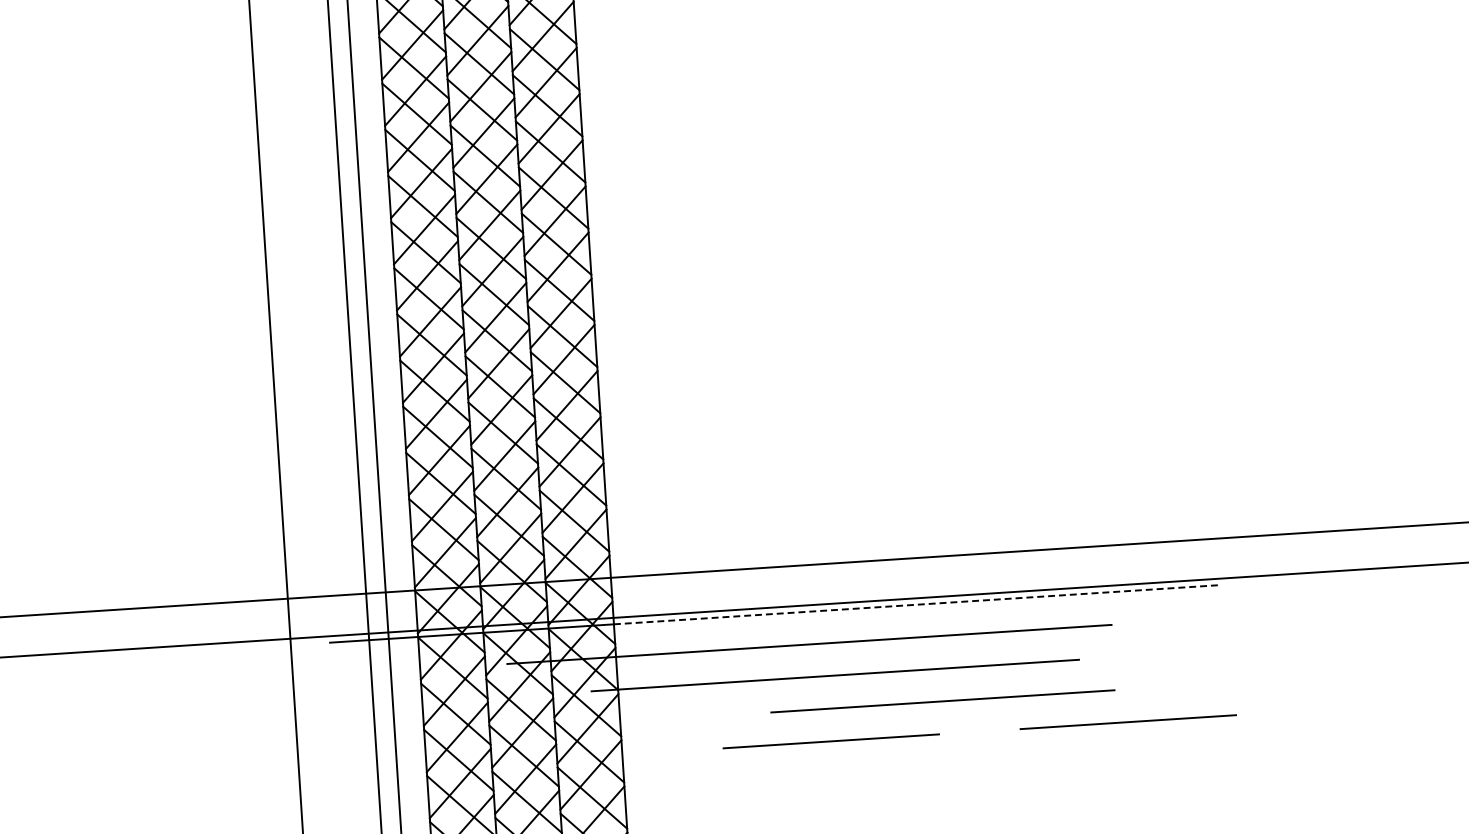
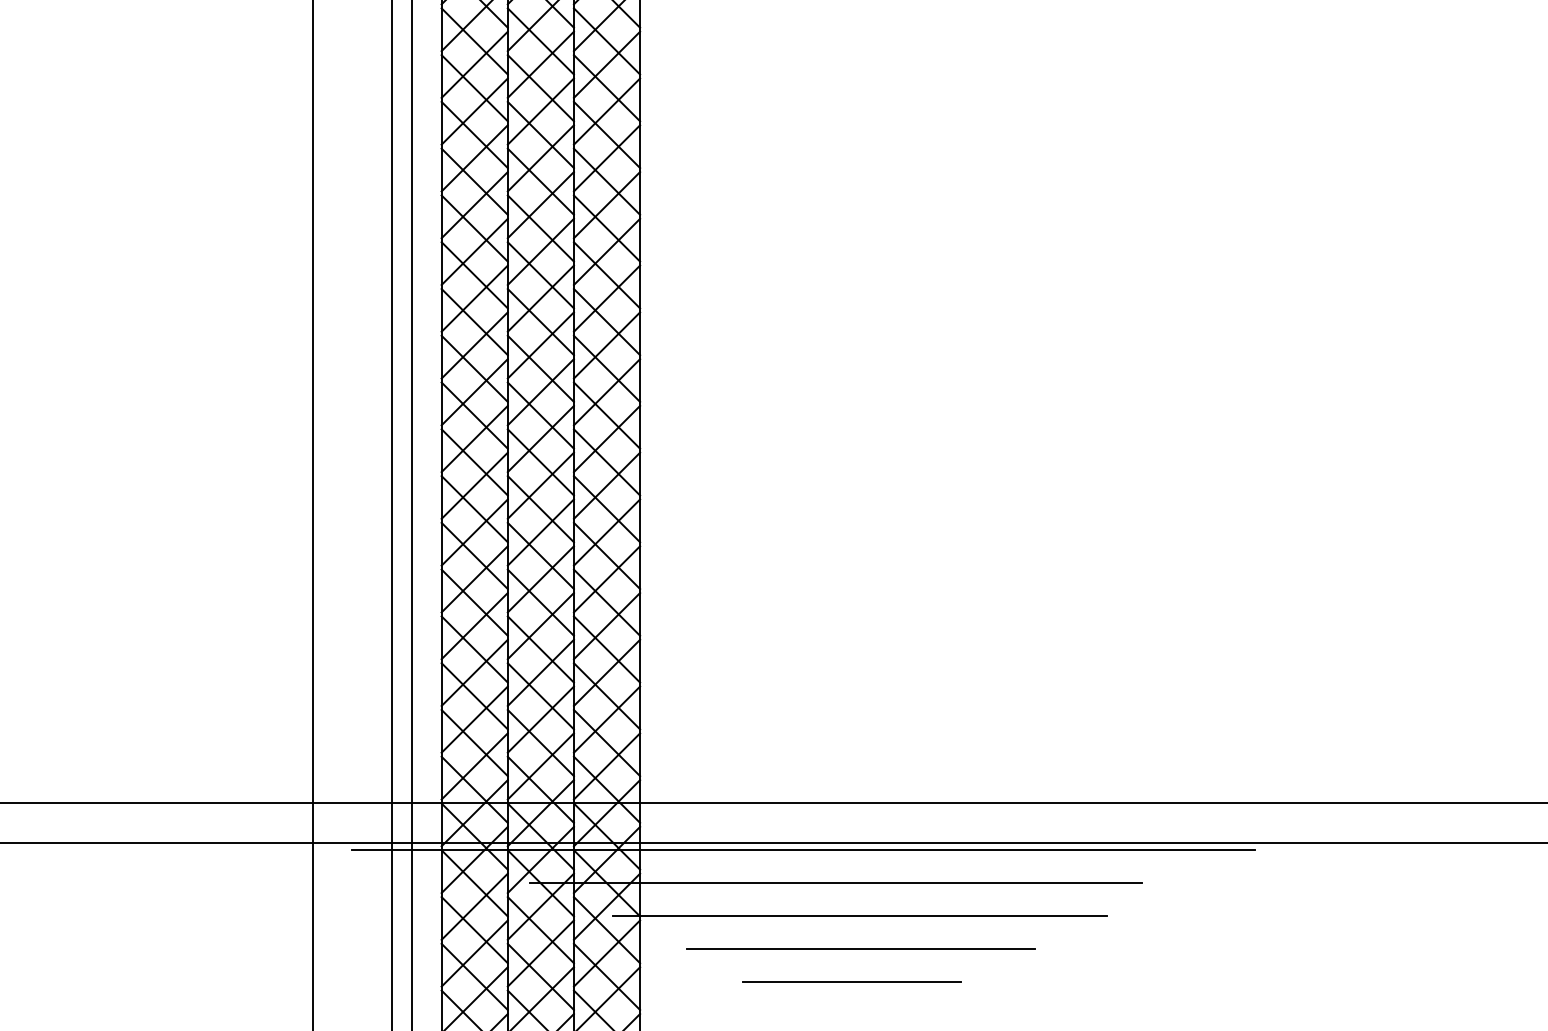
line: (918, 604) -> (948, 849), dashed -> solid
line: (942, 700) -> (860, 948), moved
line: (1127, 721) -> (1152, 981), removed

